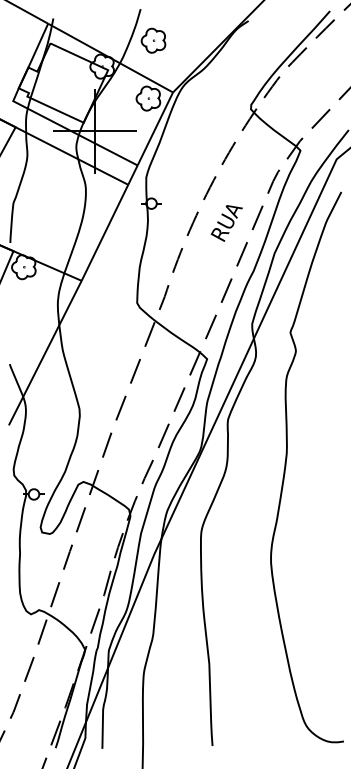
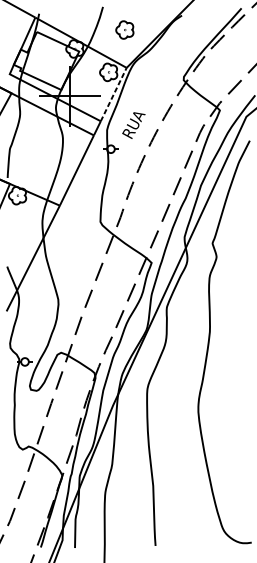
part: (153, 40) -> (124, 29), moved
line: (155, 128) -> (113, 94), solid -> dashed
text: (226, 223) -> (133, 125), moved

